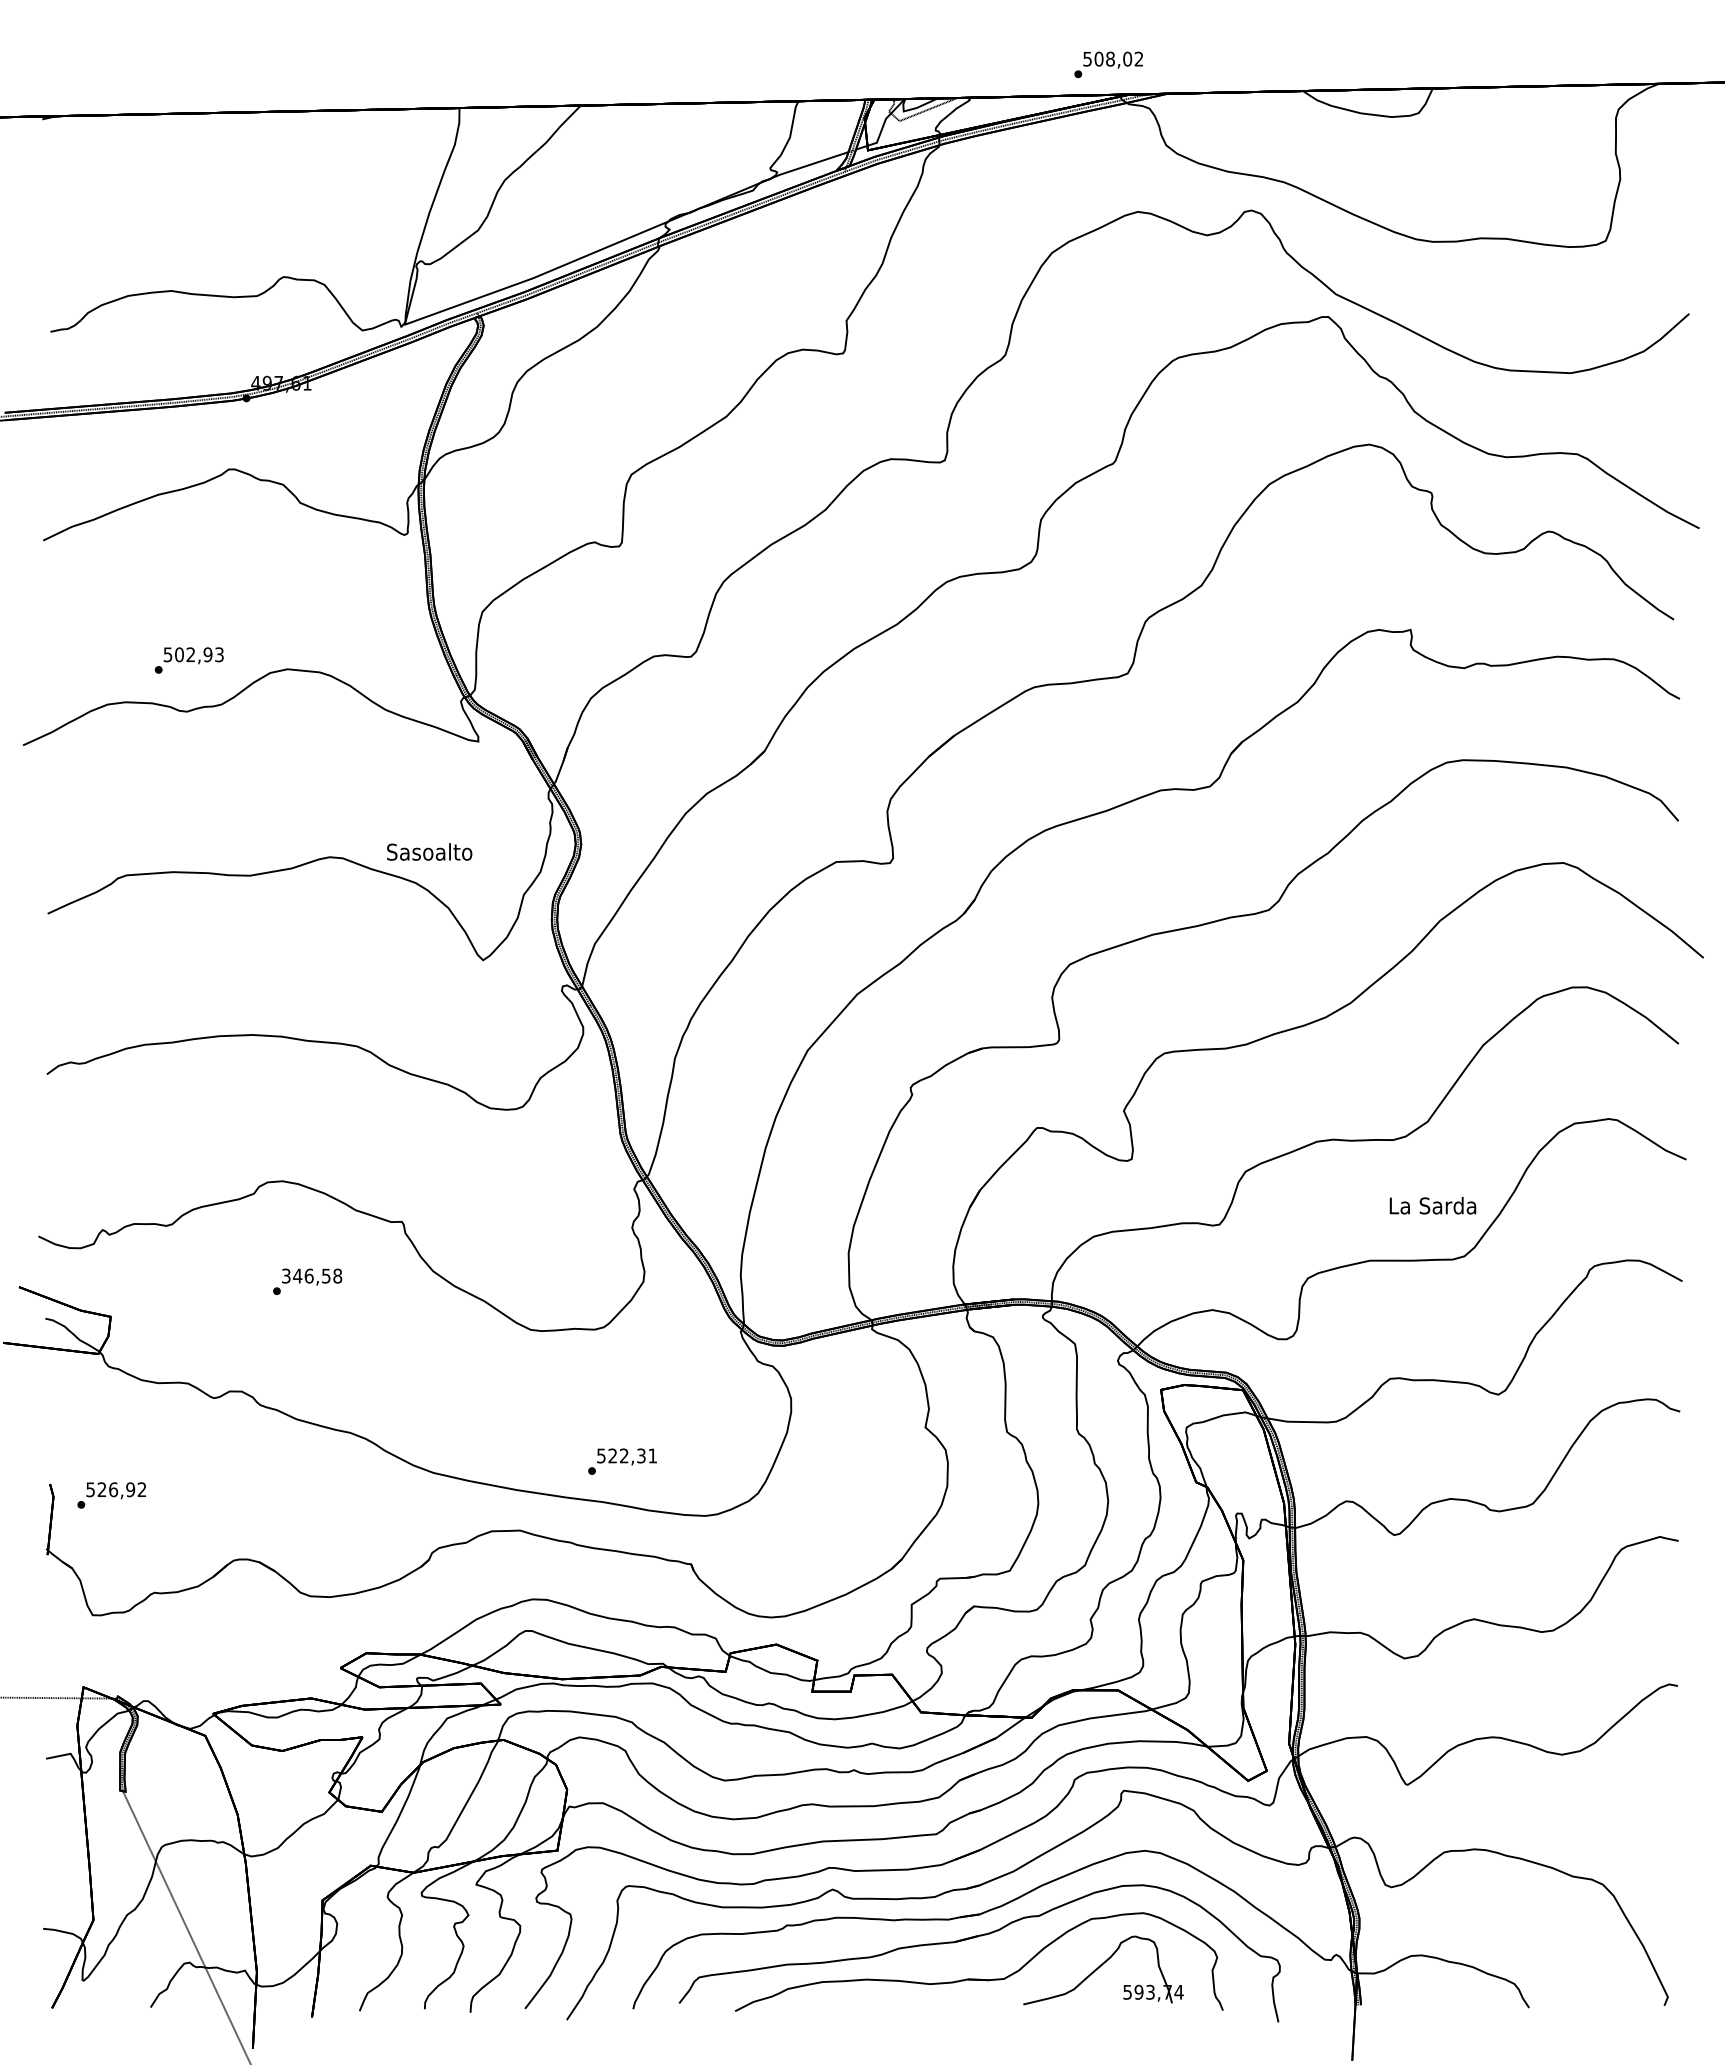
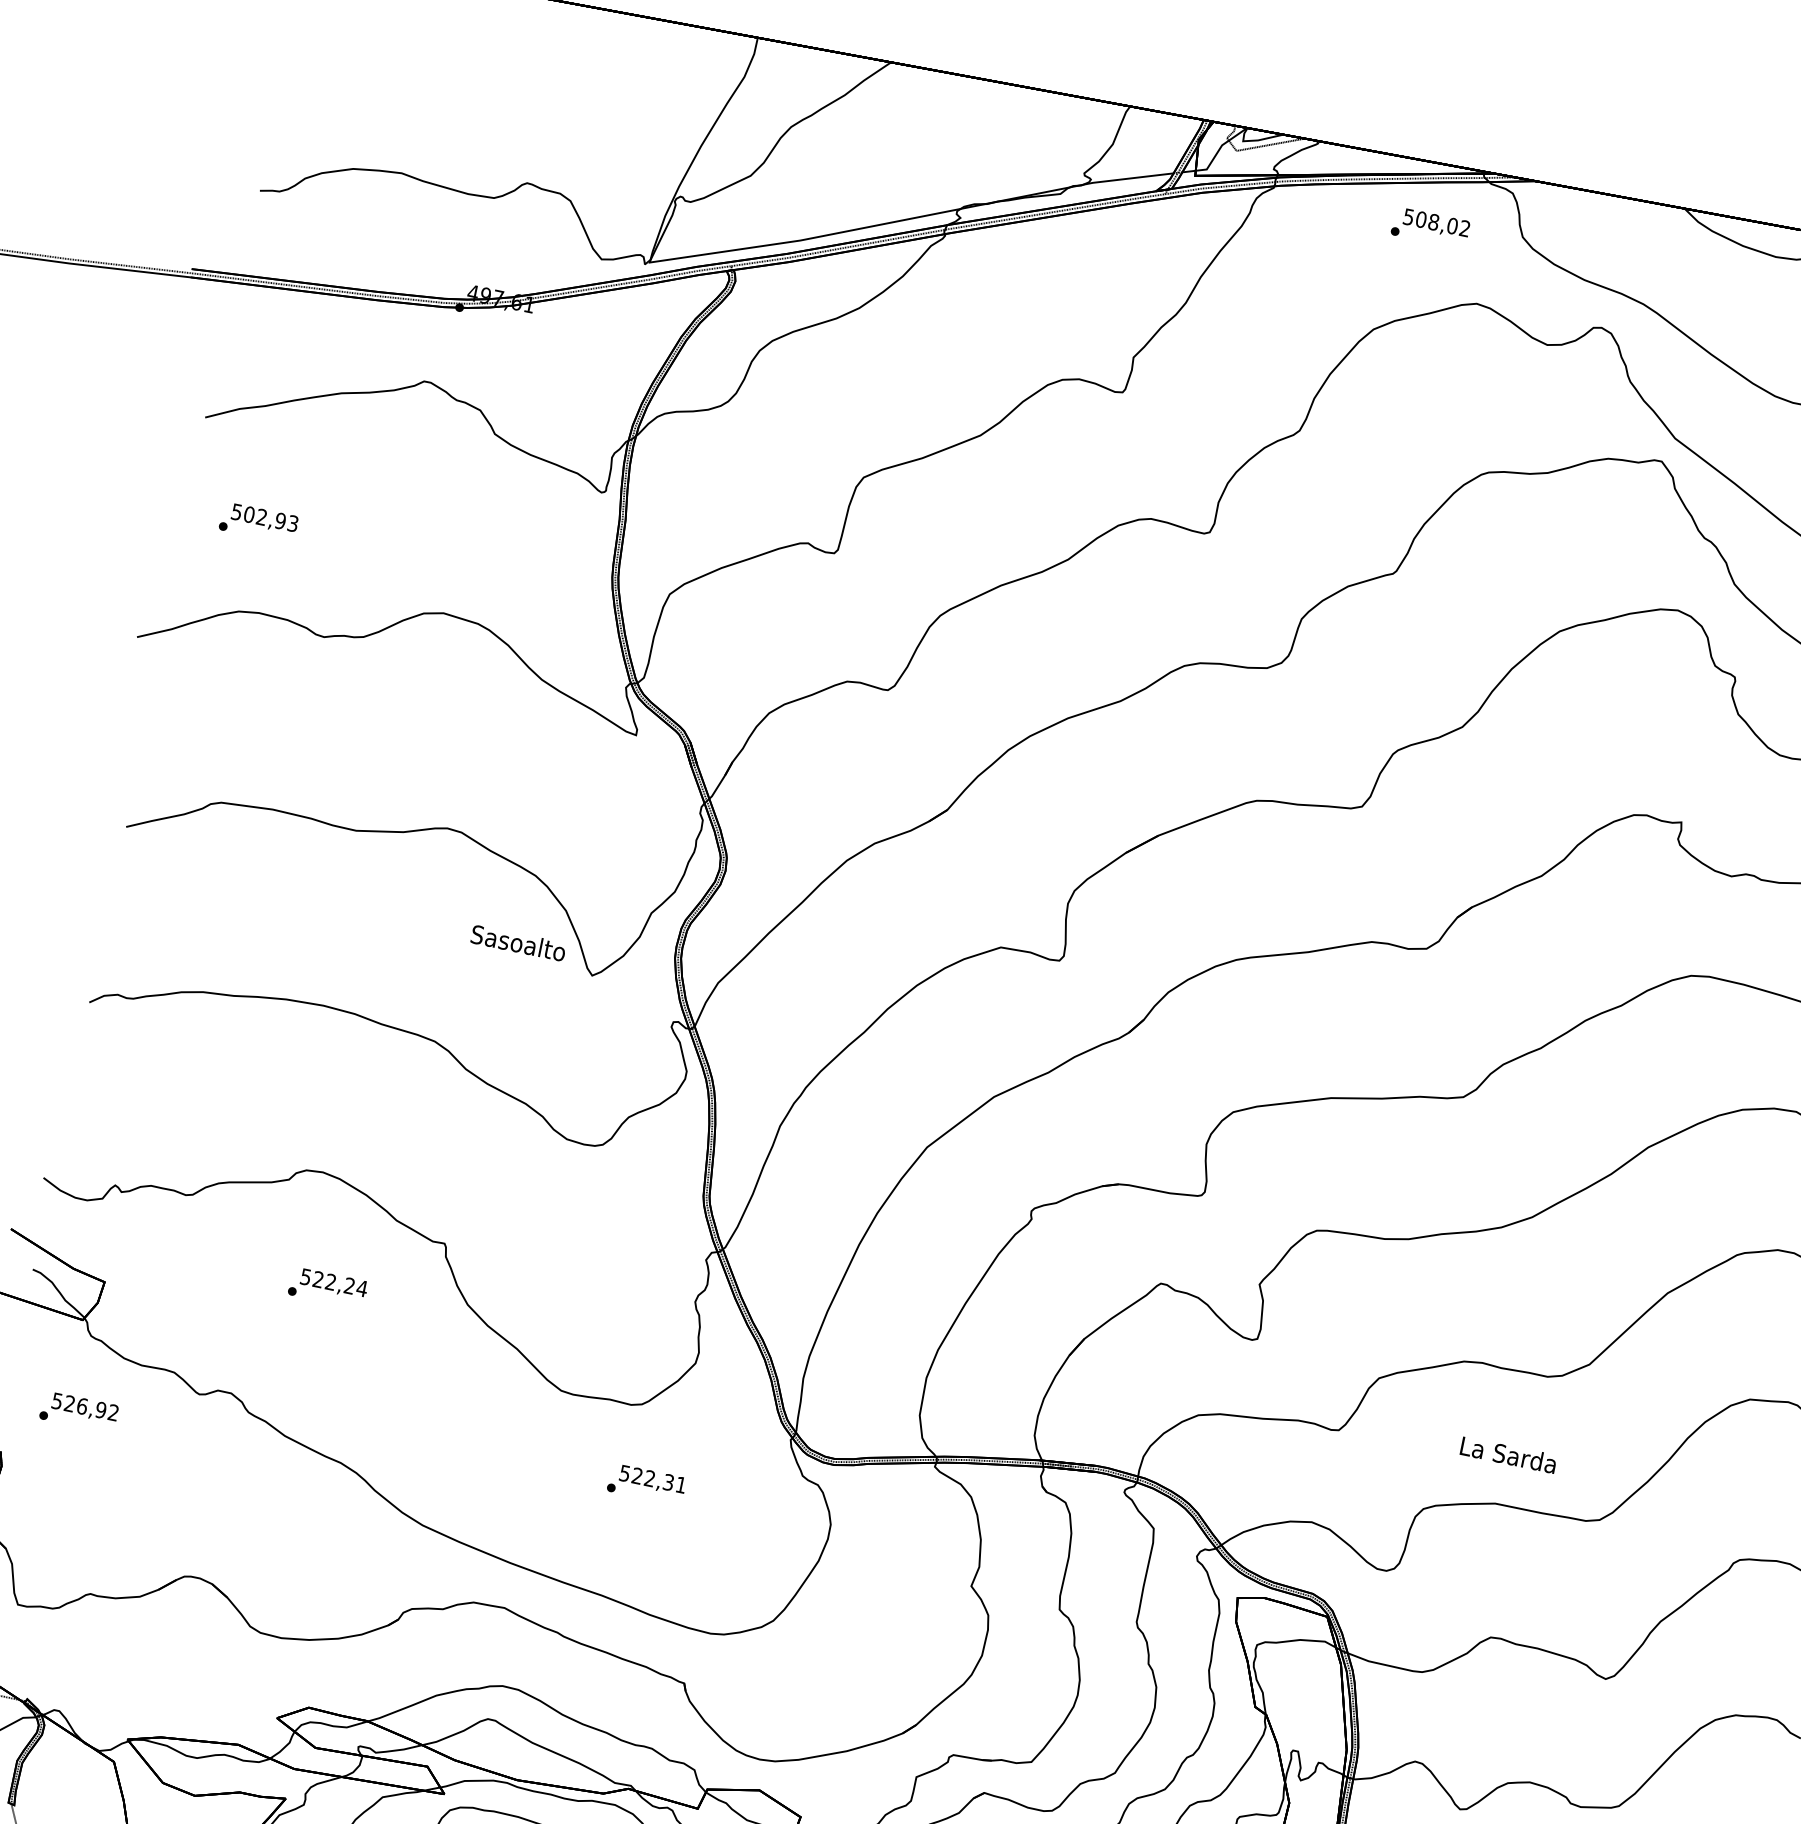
text: (1108, 64) -> (1430, 227), moved
text: (188, 660) -> (257, 522), moved
text: (429, 851) -> (518, 942), moved
text: (1432, 1205) -> (1508, 1454), moved
text: (312, 1275) -> (334, 1282), 346,58 -> 522,24
text: (622, 1461) -> (646, 1484), moved
text: (111, 1495) -> (78, 1412), moved

